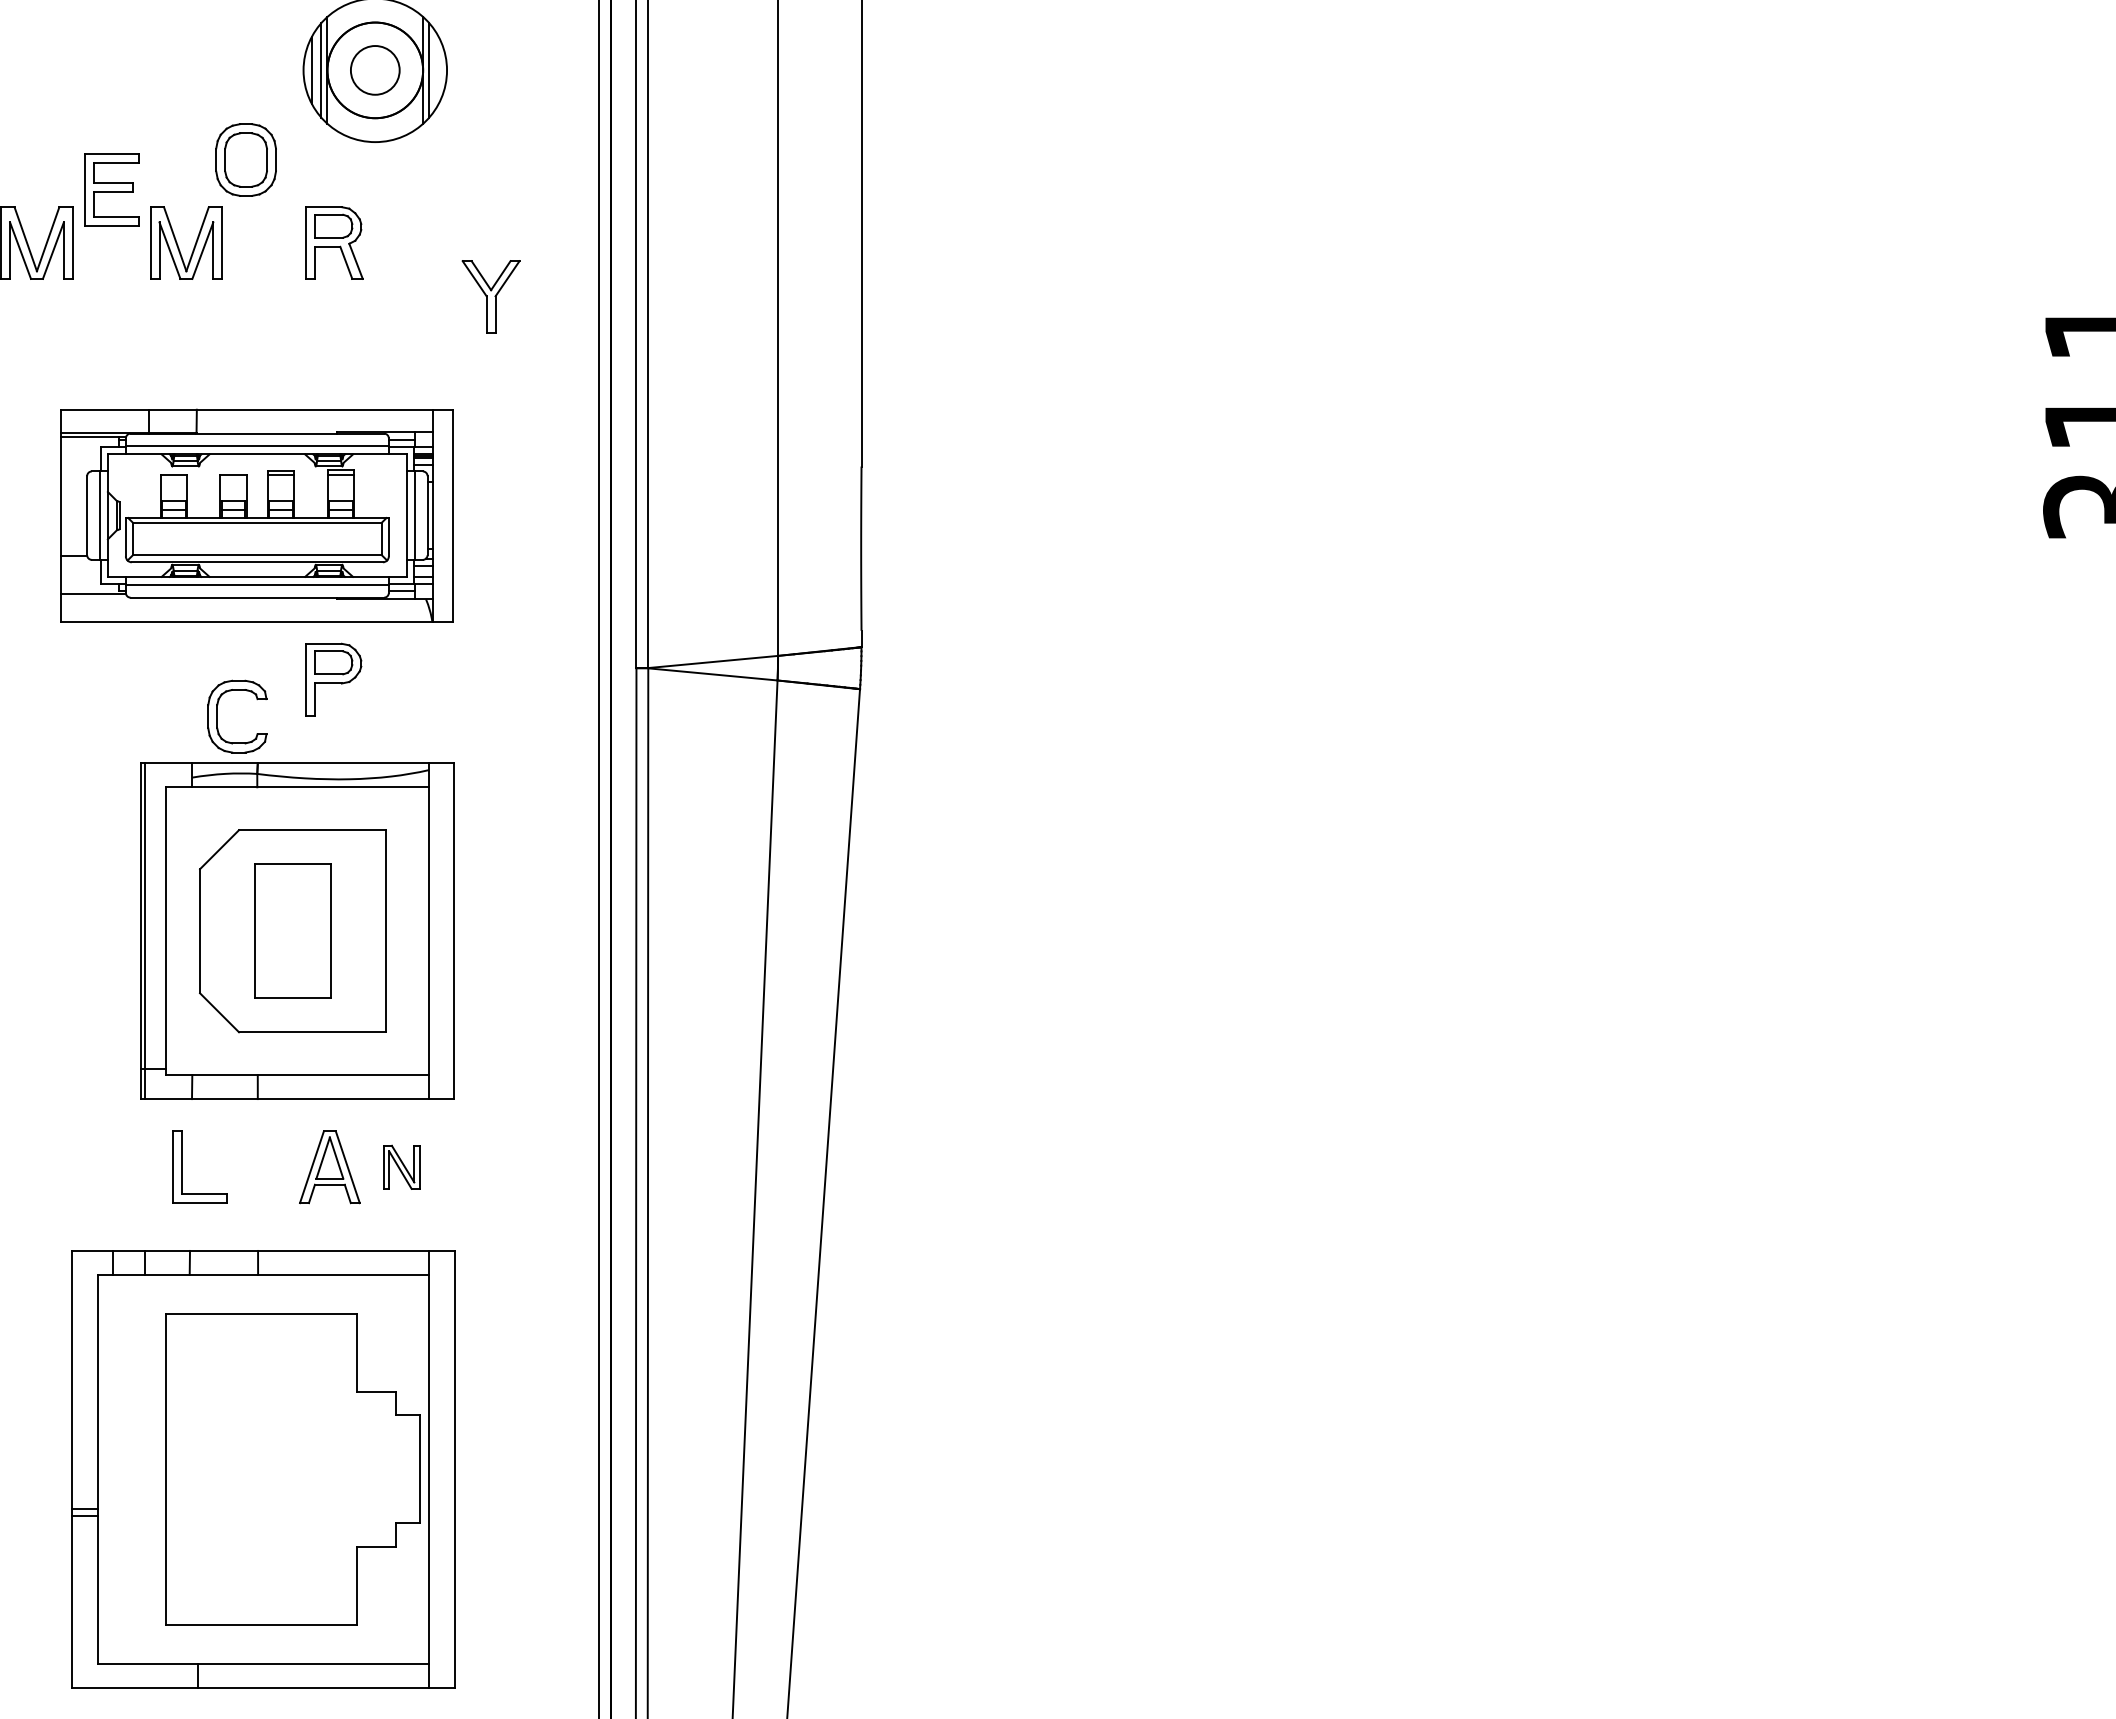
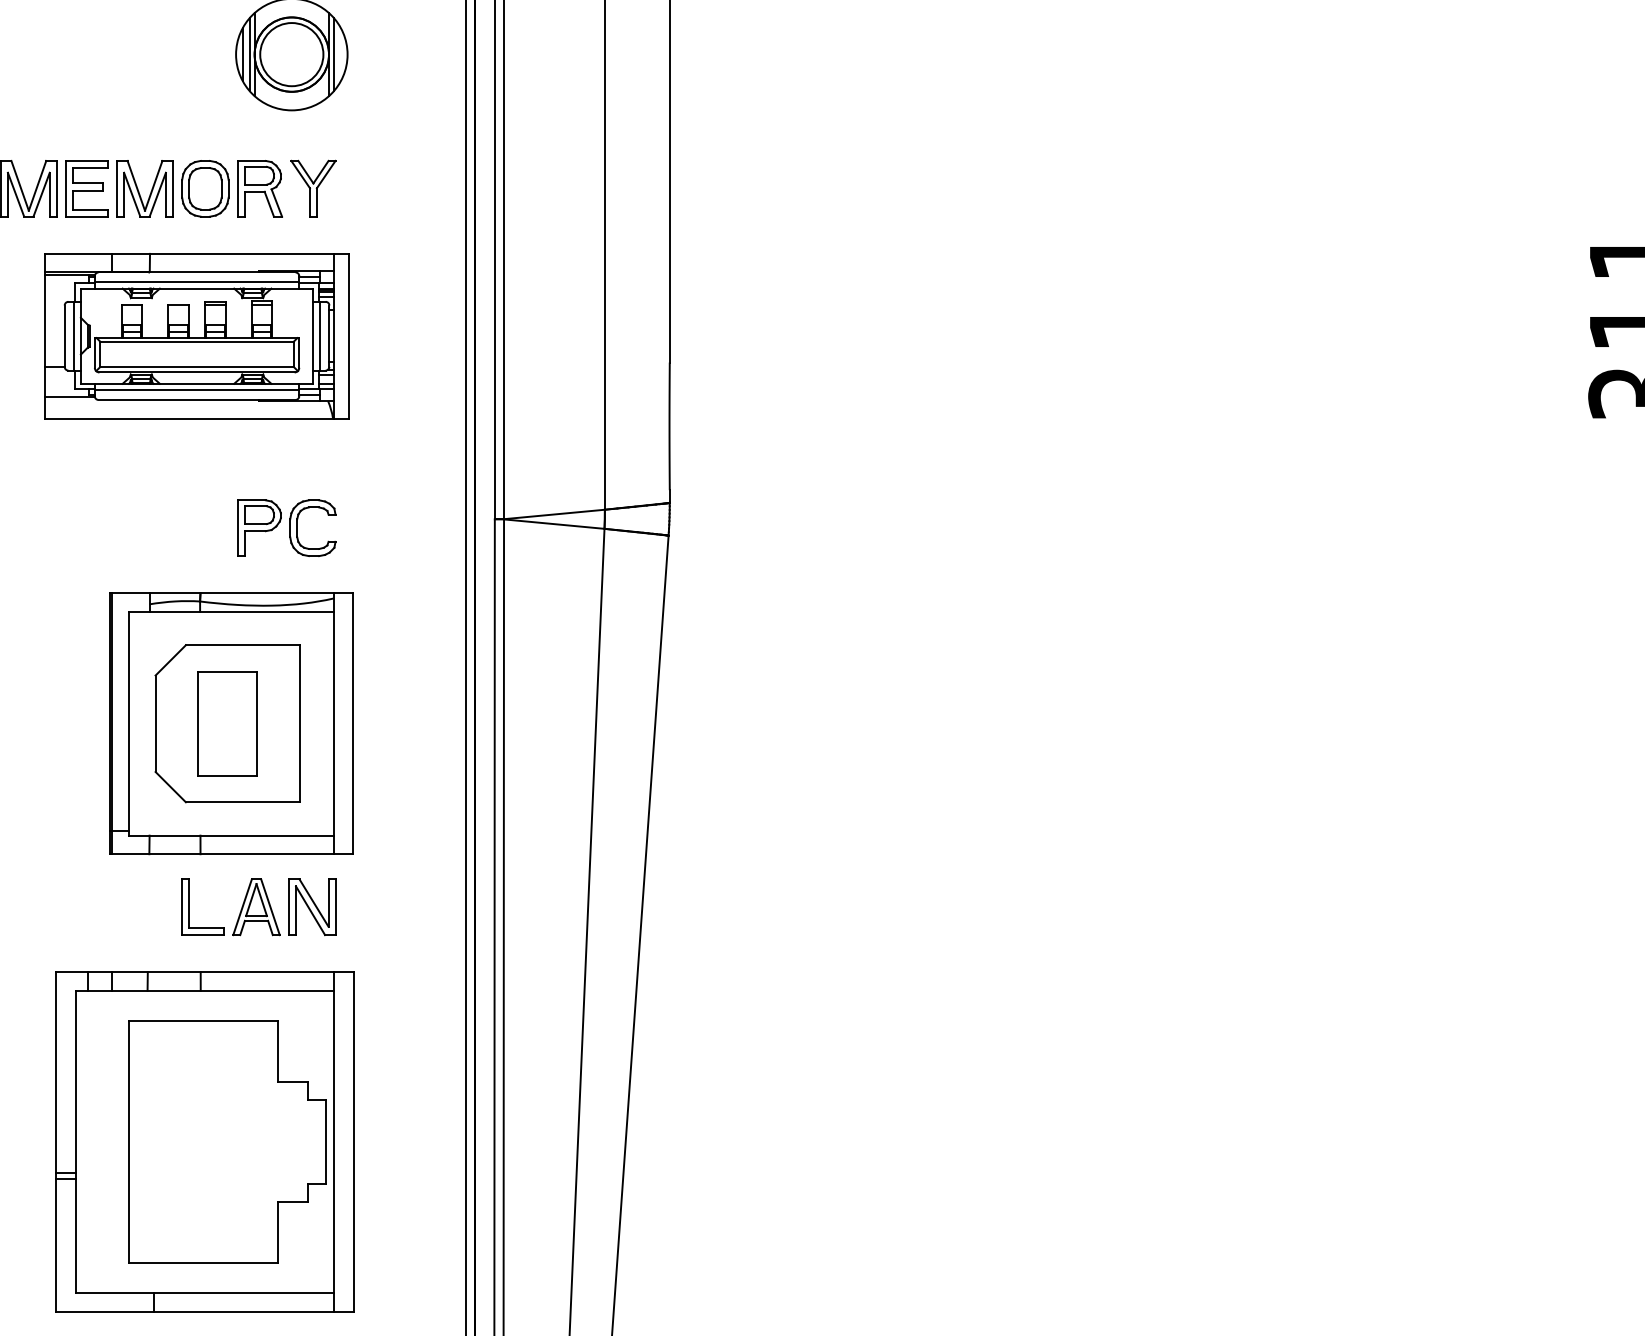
circle: (374, 70) -> (291, 54), size x1.67
part: (245, 159) -> (204, 188), moved
part: (111, 189) -> (86, 188), moved
part: (490, 296) -> (312, 188), moved
part: (256, 515) -> (196, 336), moved
part: (217, 716) -> (297, 528), moved
part: (182, 1166) -> (189, 906), moved
part: (401, 1167) -> (312, 907), size x1.67

